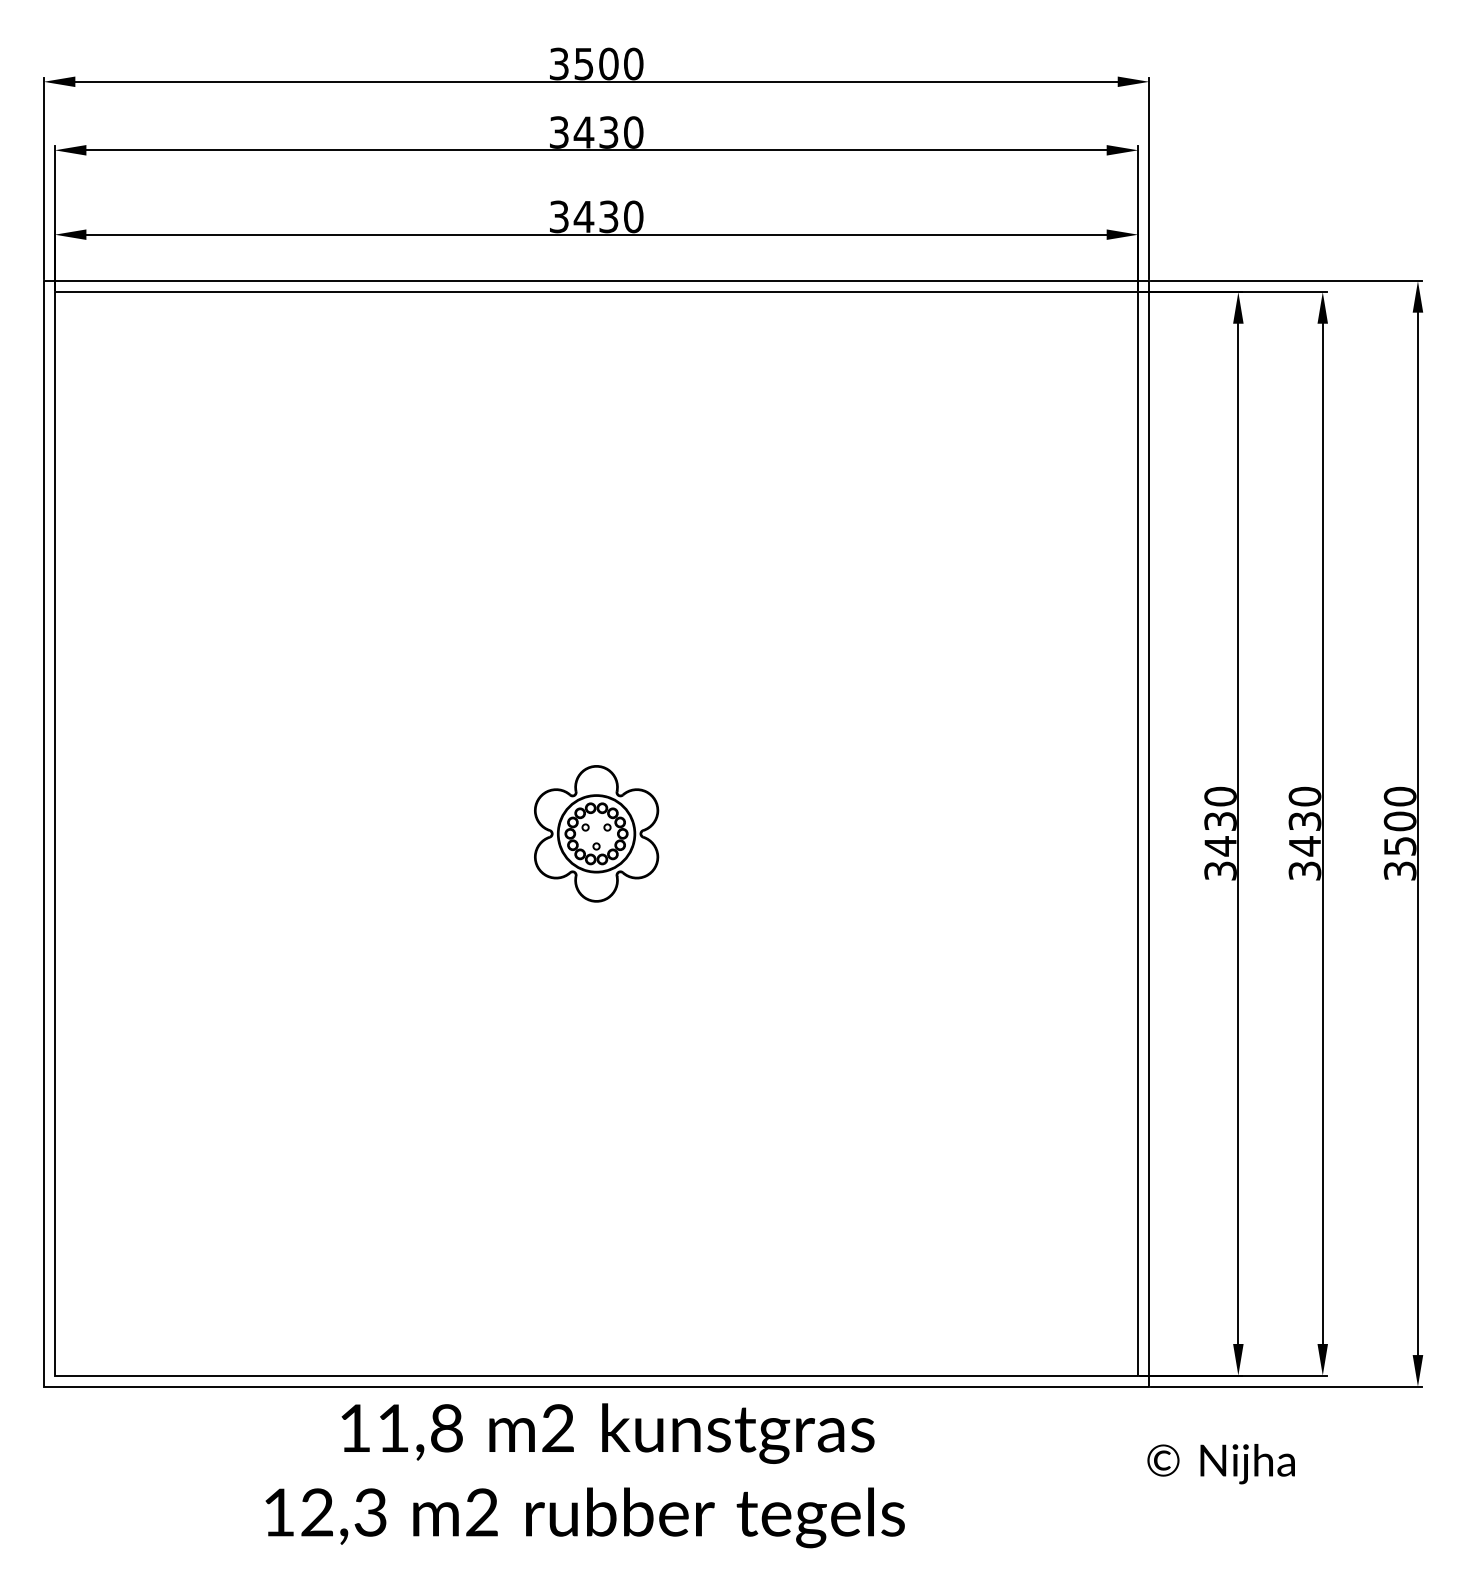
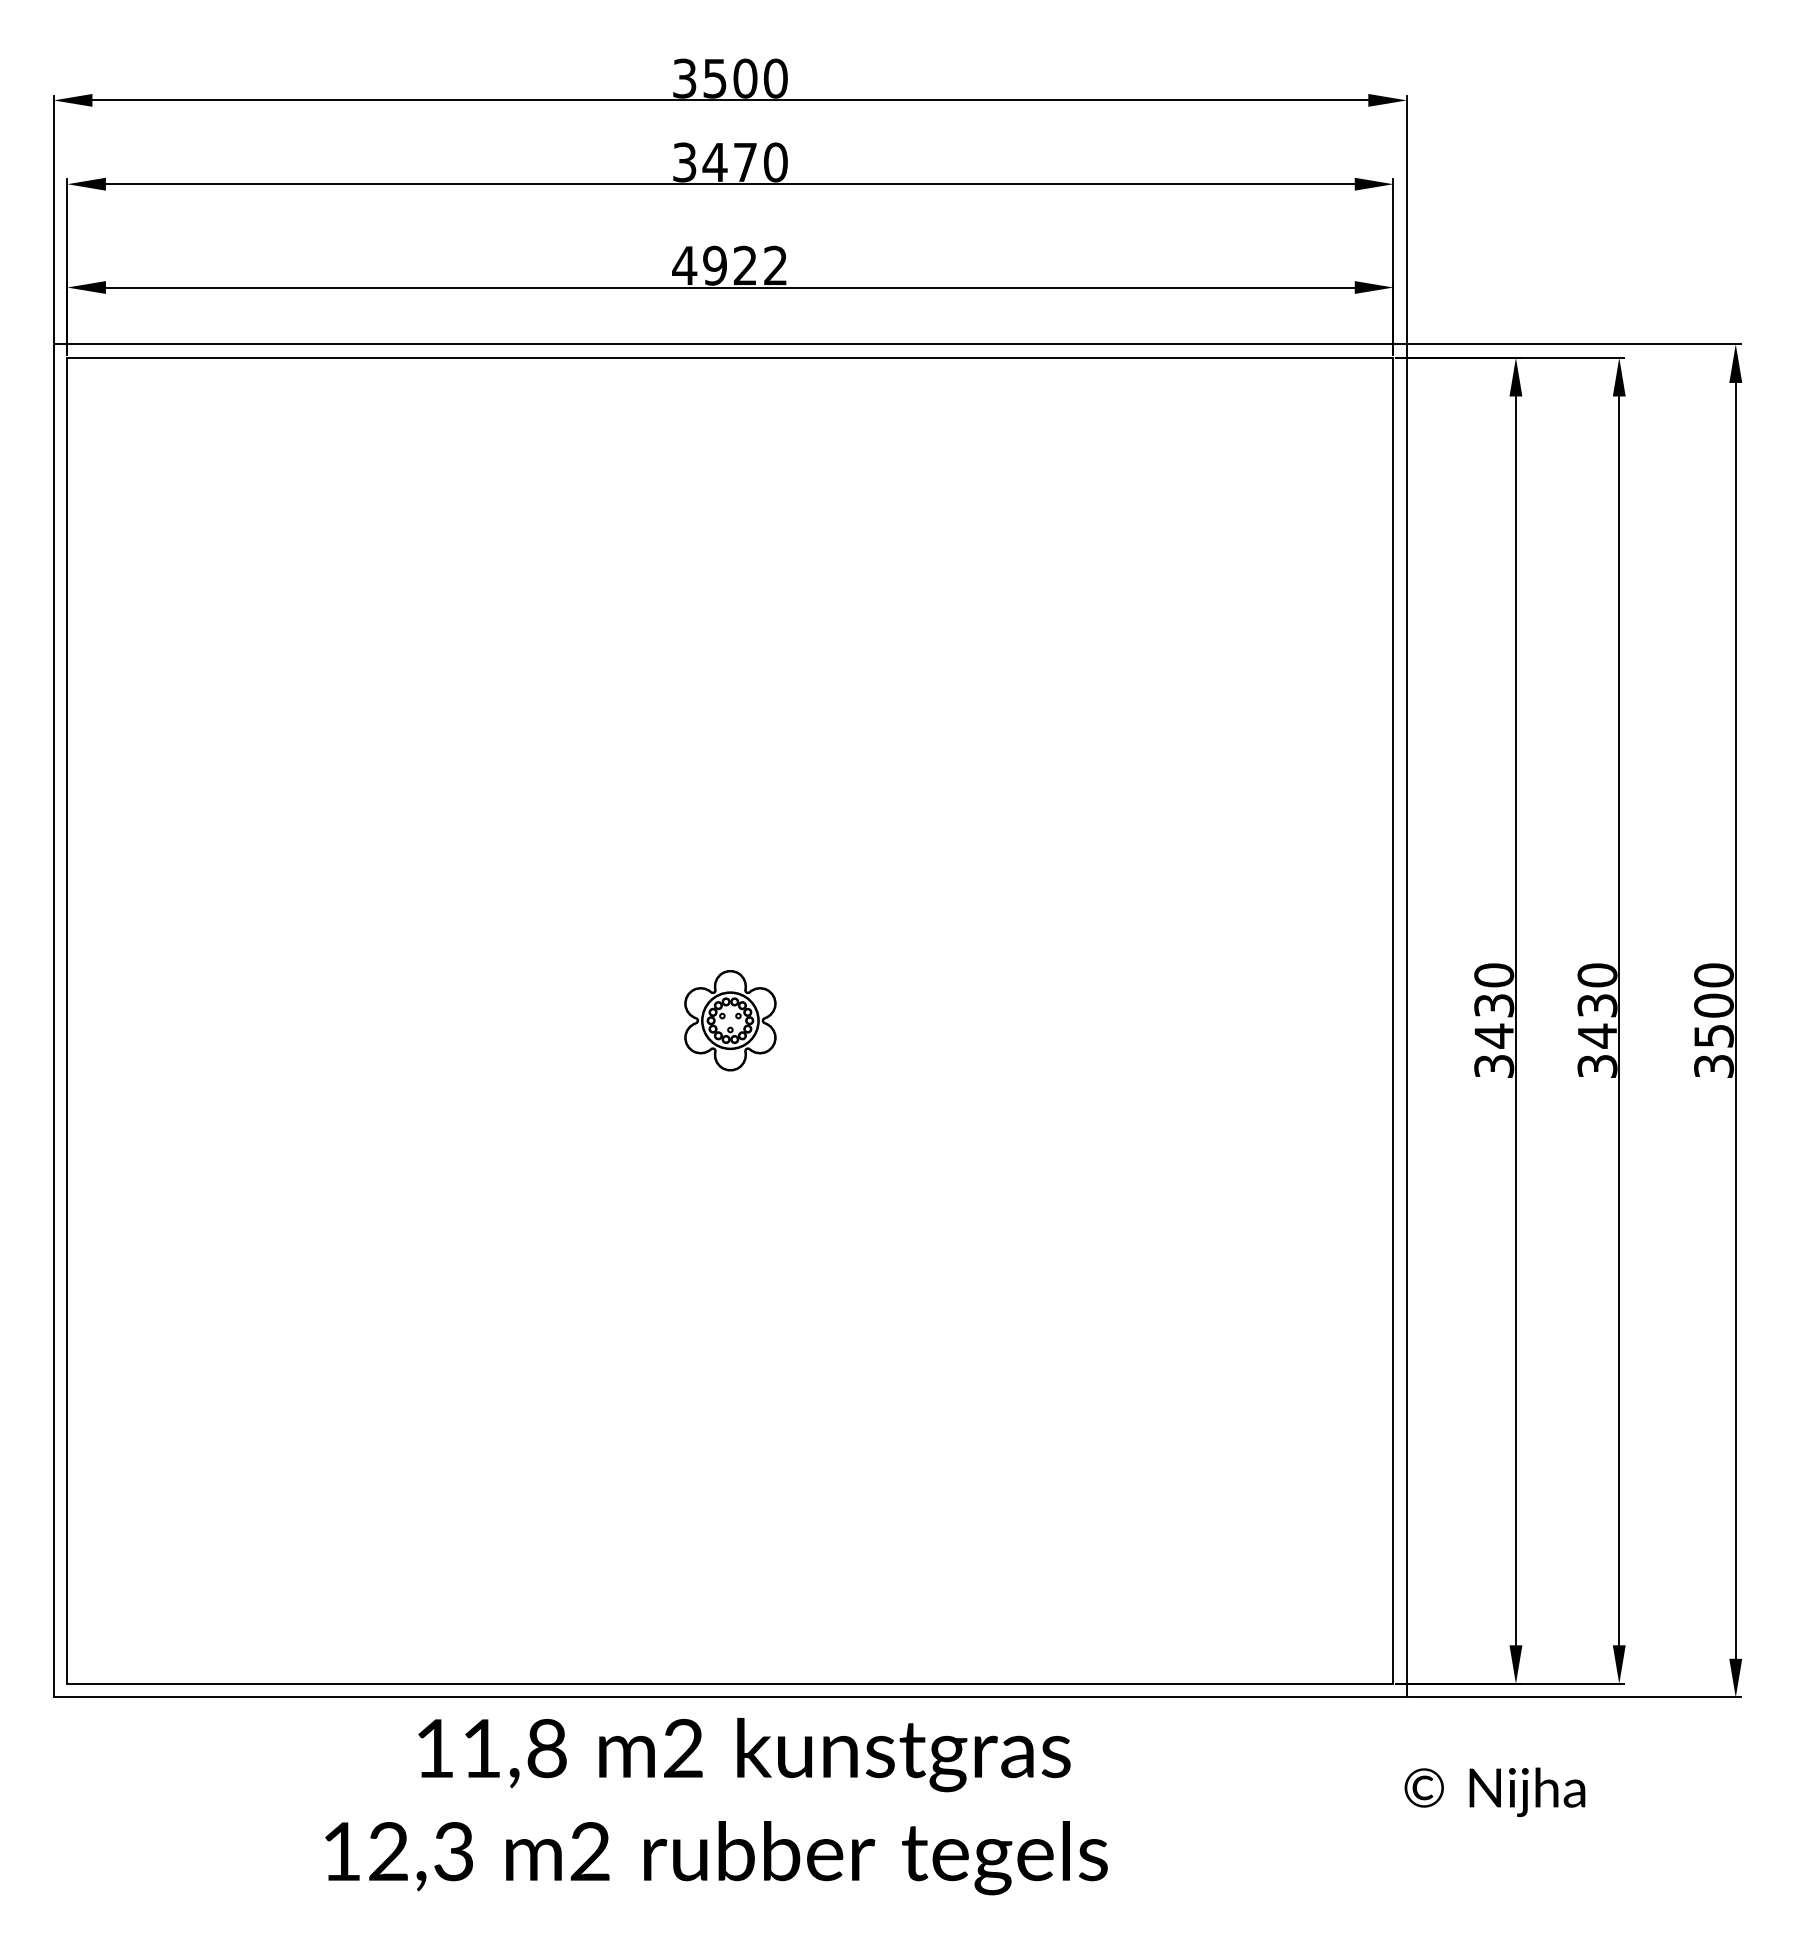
text: (608, 132) -> (745, 162), 3430 -> 3470
text: (595, 216) -> (729, 265), 3430 -> 4922
part: (596, 833) -> (730, 1020), size x0.6

